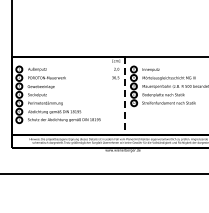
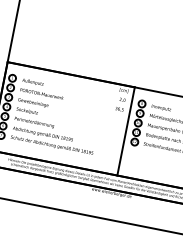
line: (124, 96) -> (125, 132), dashed -> solid

